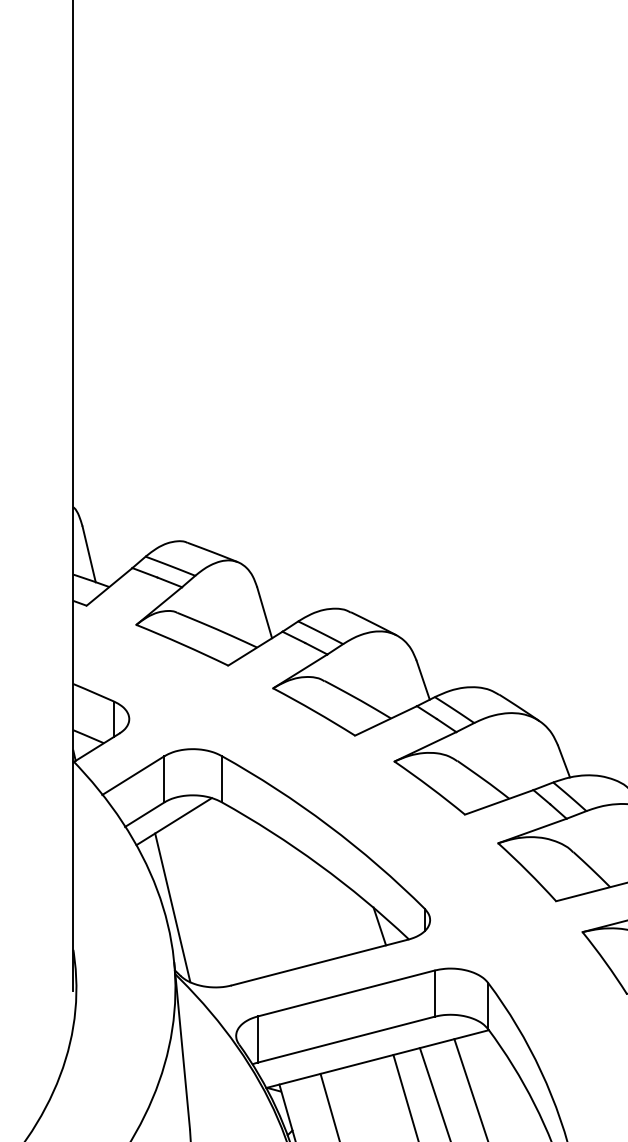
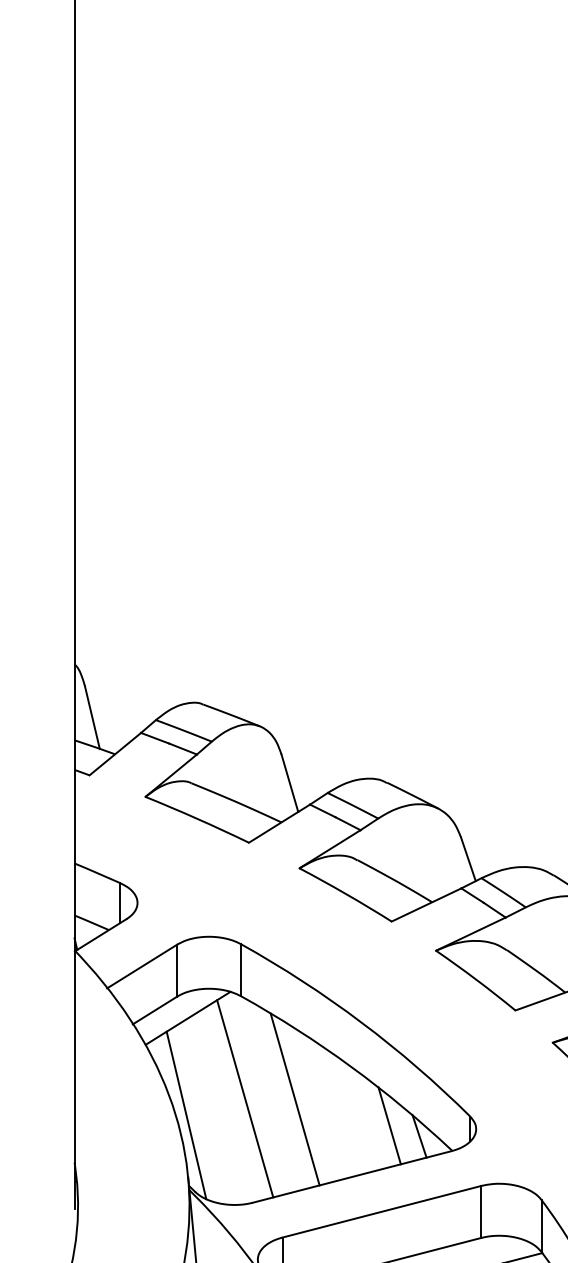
line: (224, 892) -> (244, 1098), added
line: (269, 893) -> (295, 1099), added
line: (353, 916) -> (389, 1125), added

